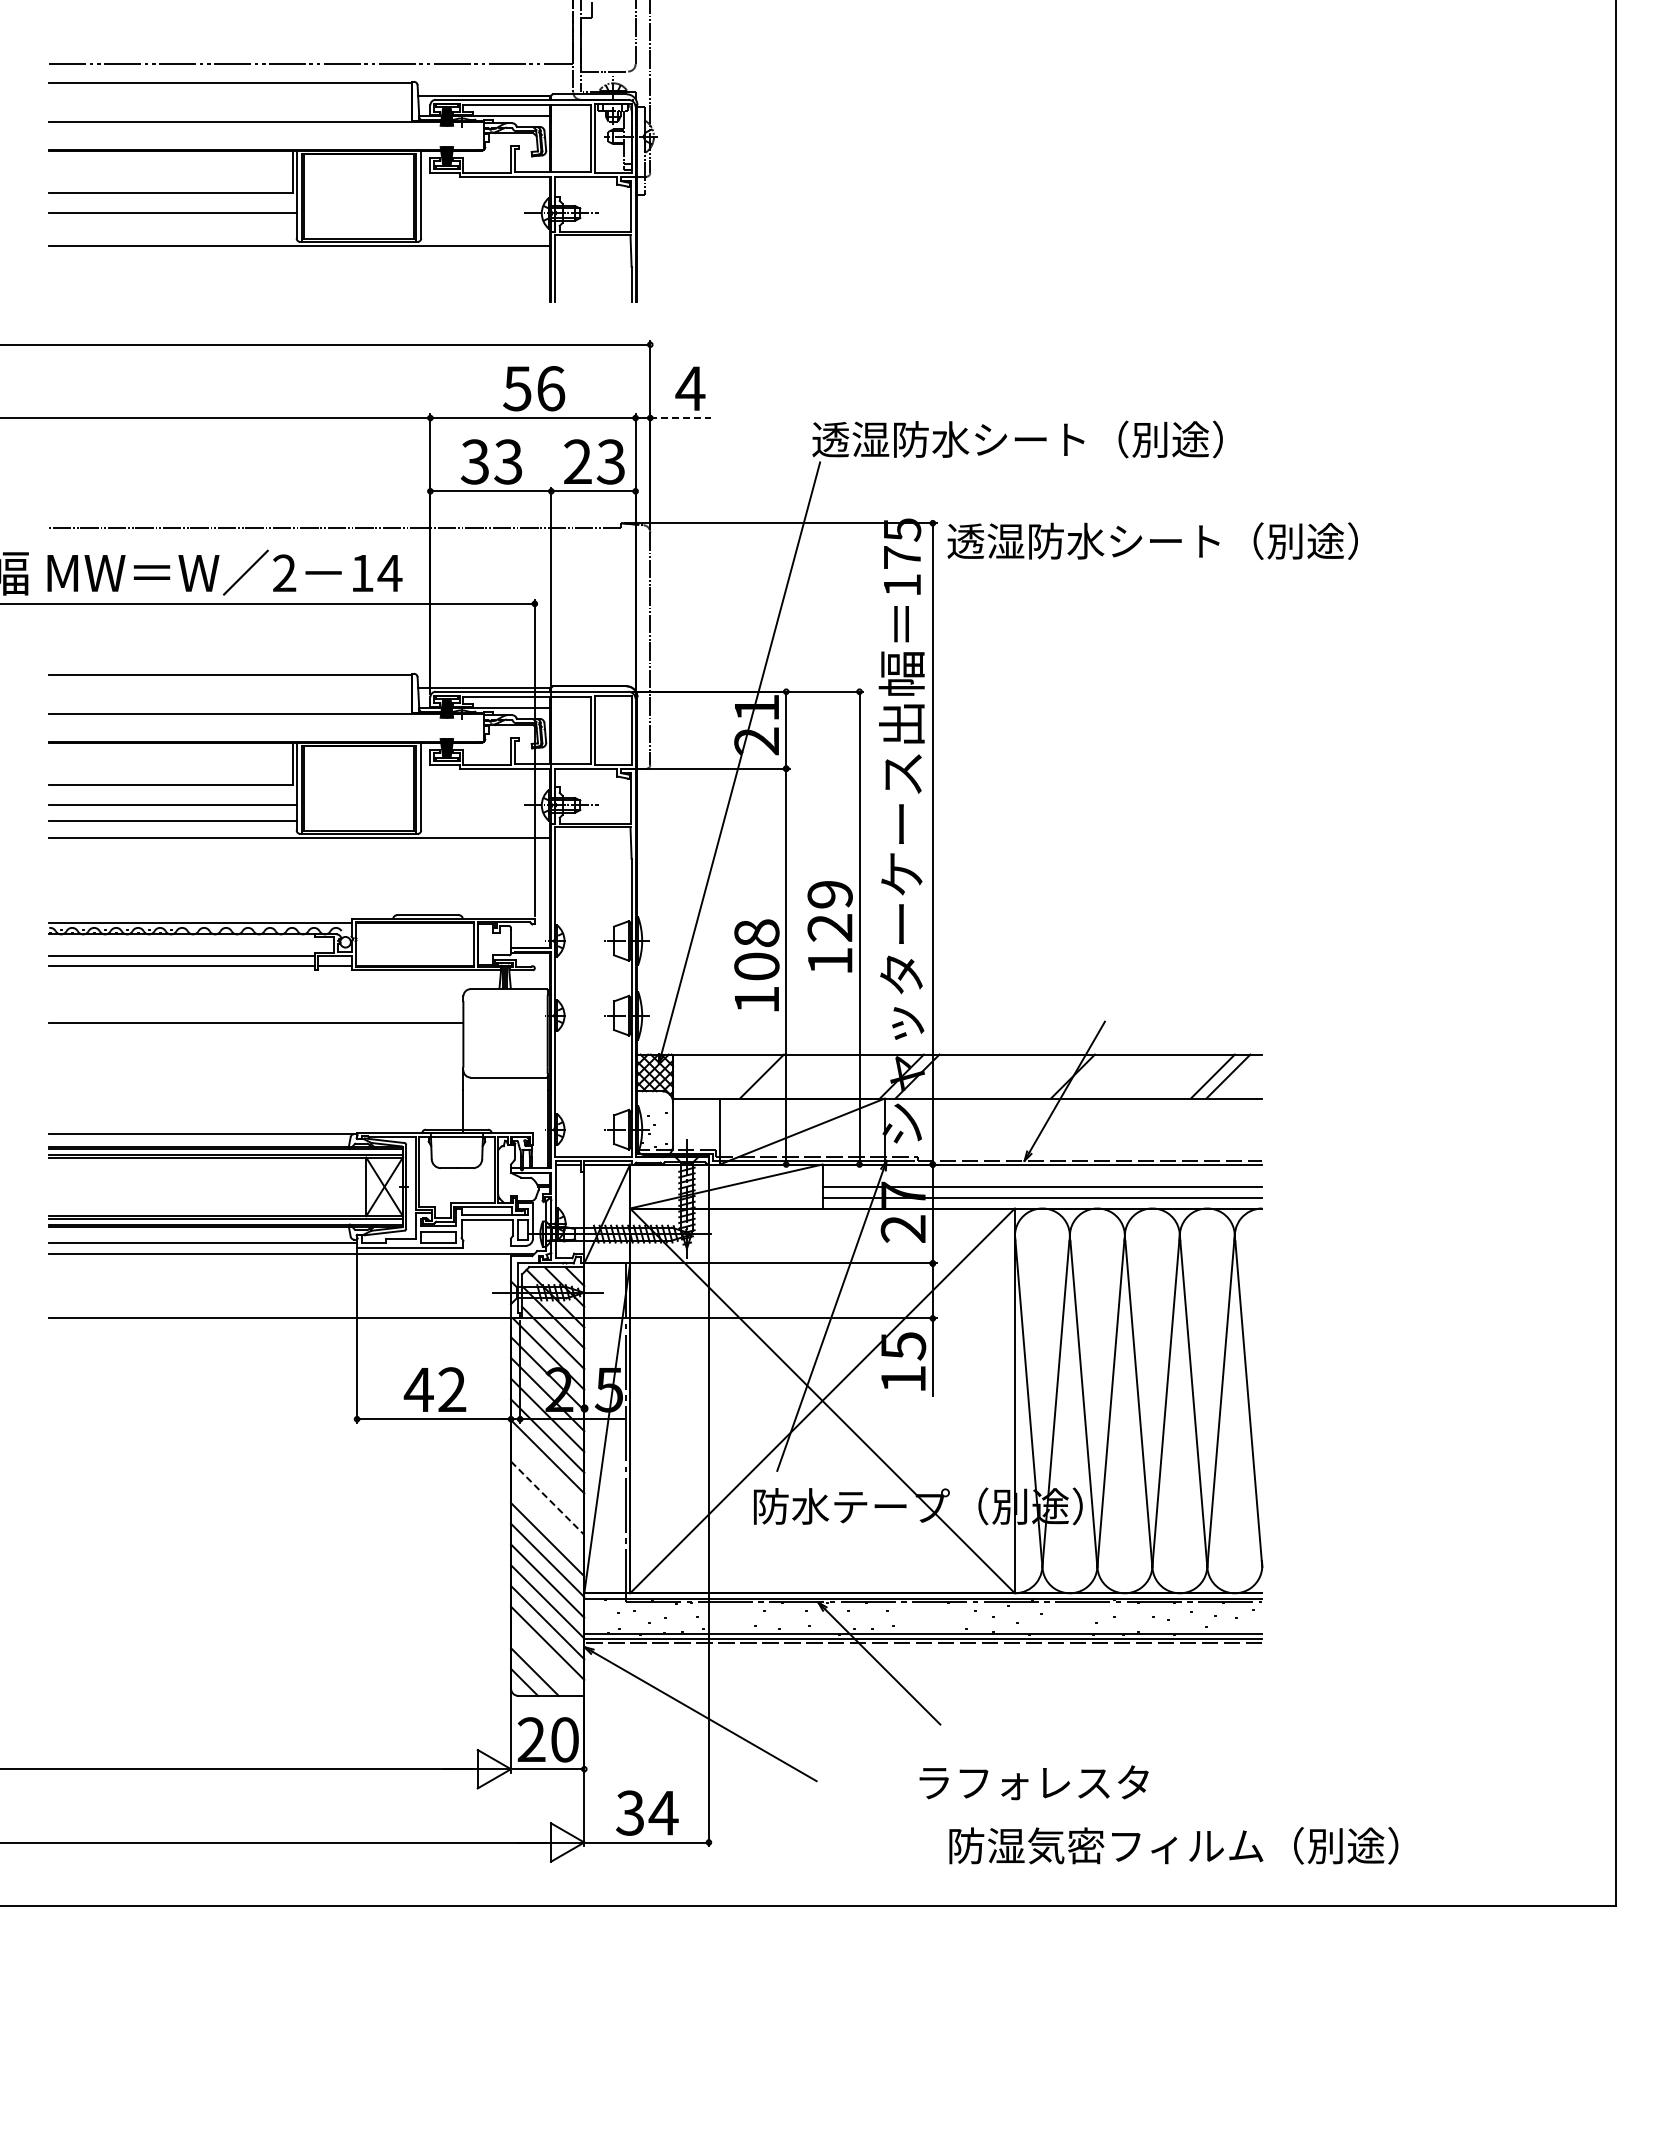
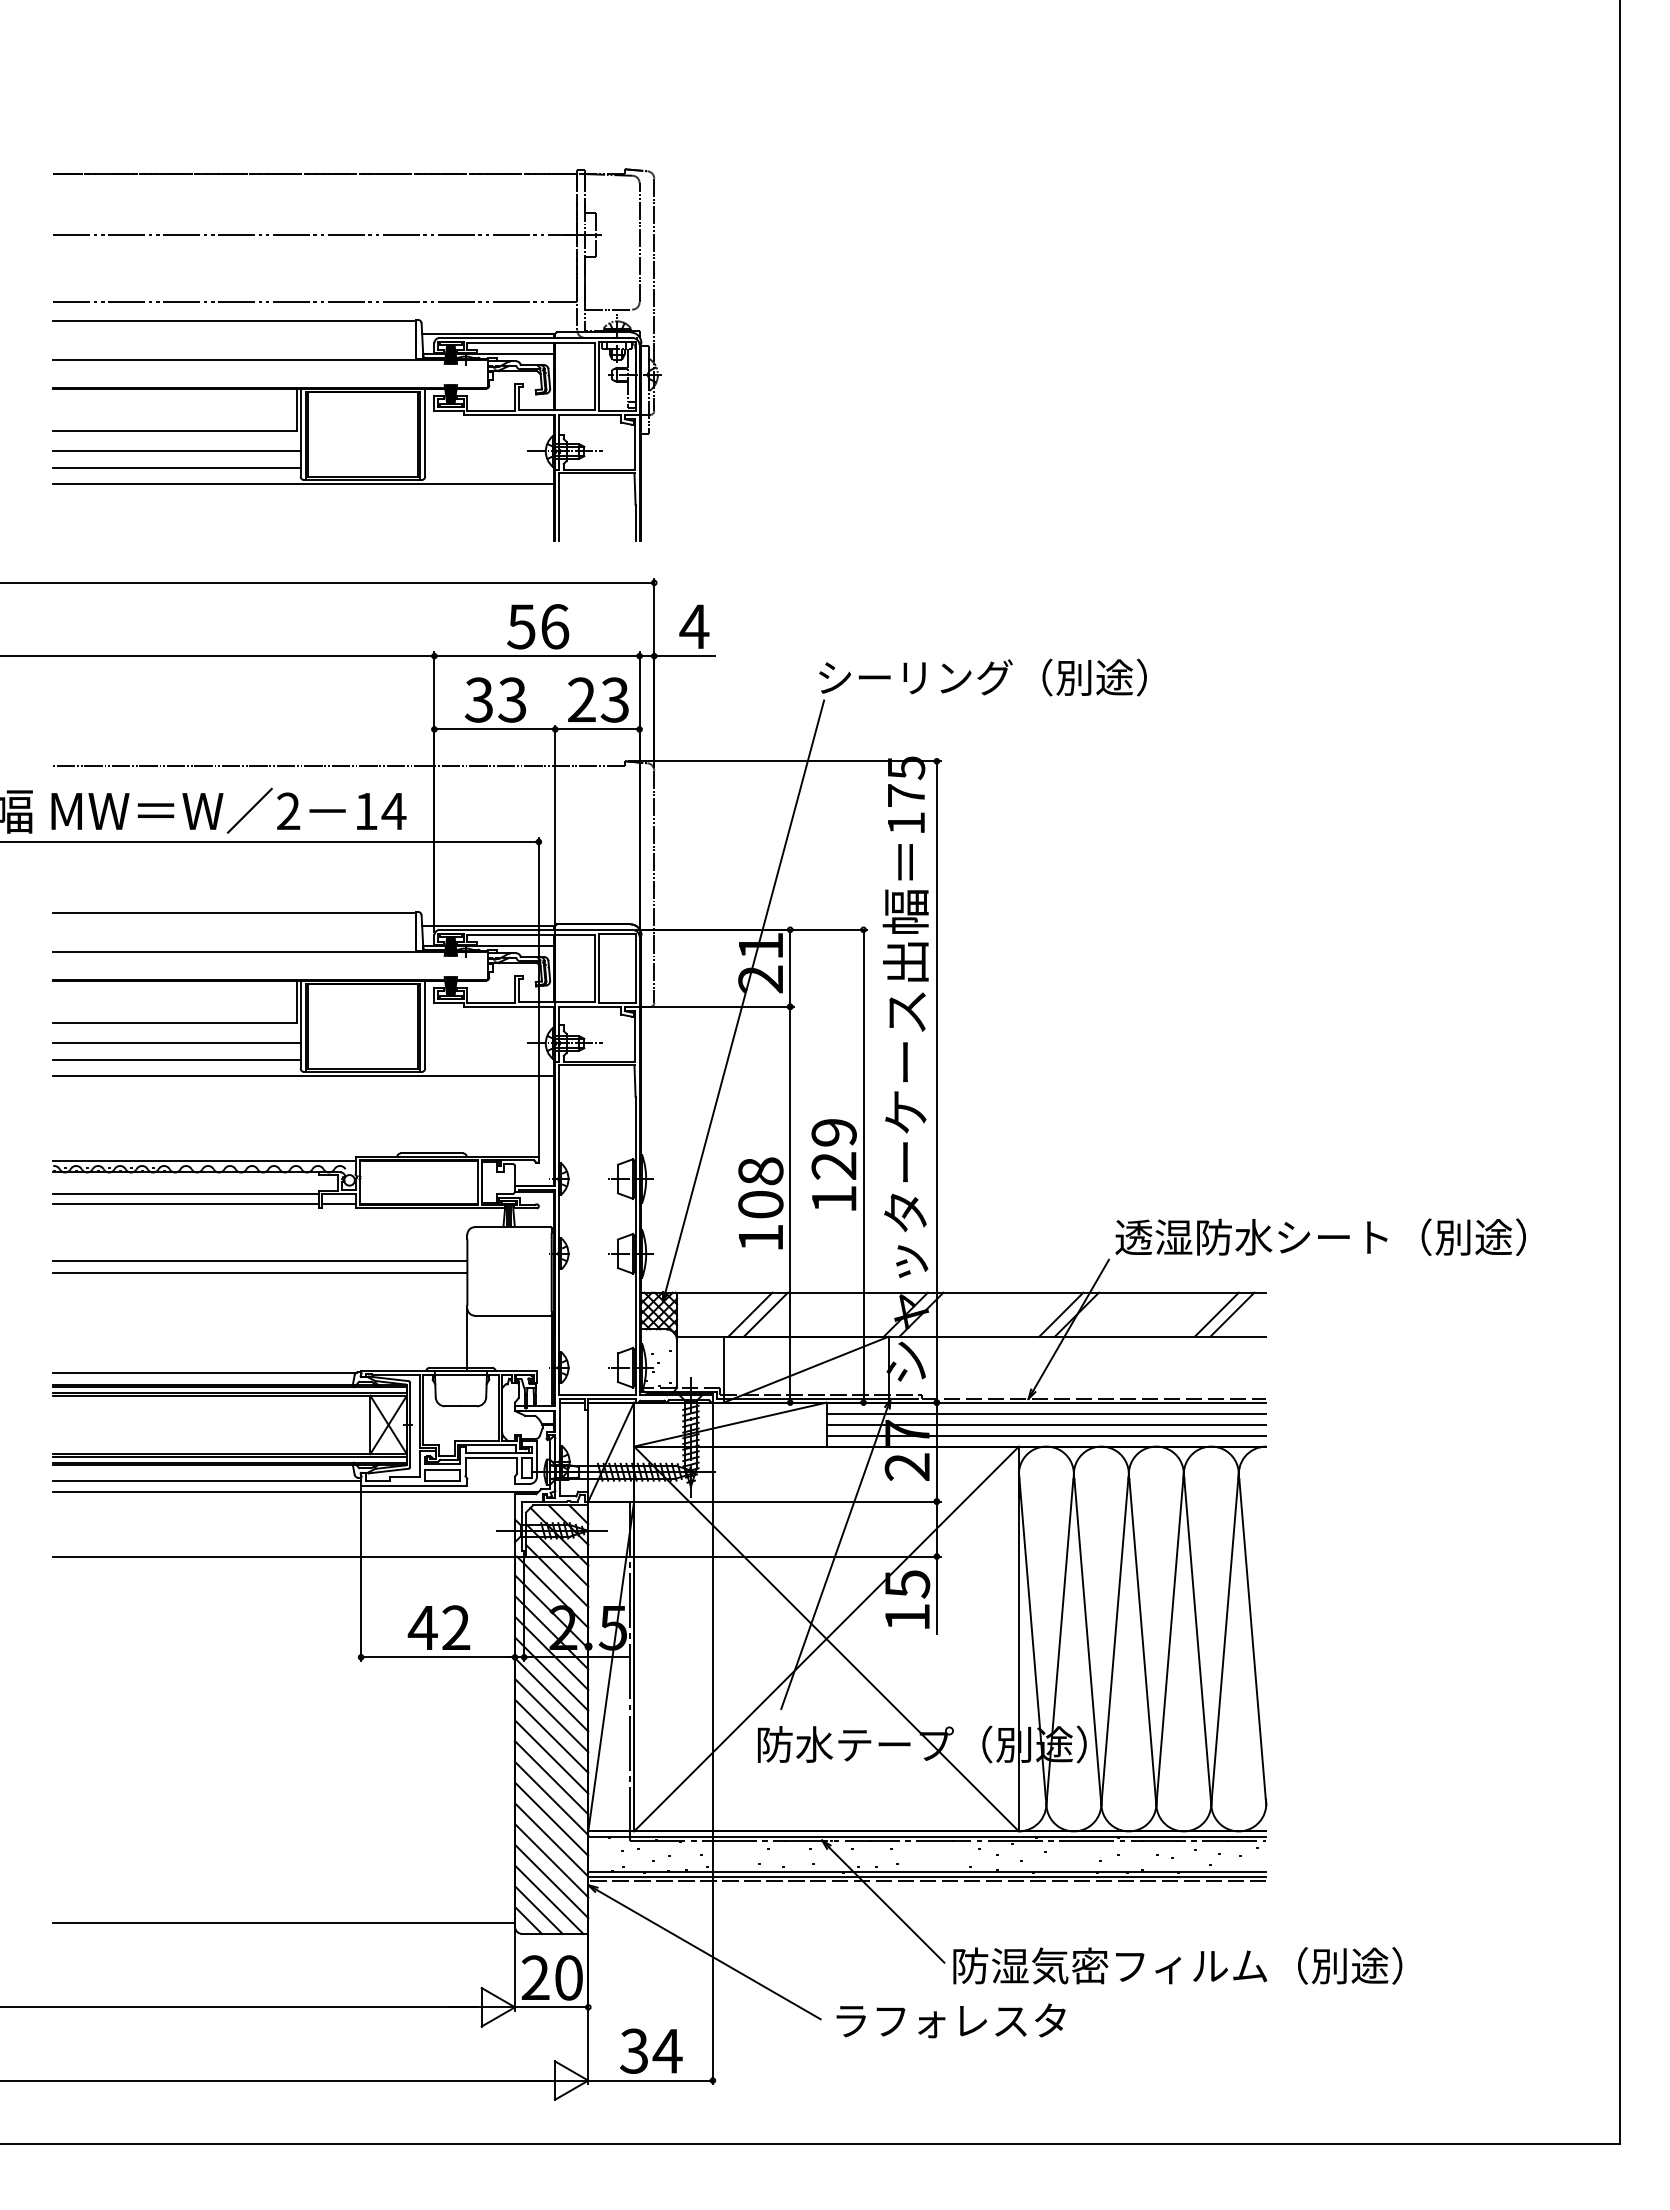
line: (172, 229) -> (176, 467), added
line: (680, 418) -> (684, 656), dashed -> solid
text: (1017, 439) -> (1021, 677), 透湿防水シート（別途） -> シーリング（別途）
text: (1152, 541) -> (1320, 1237), moved
line: (256, 1035) -> (260, 1273), added
line: (746, 1076) -> (750, 1314), added
line: (1057, 1076) -> (1061, 1314), added
line: (1042, 1175) -> (1046, 1413), added
line: (547, 1477) -> (551, 1715), added
line: (547, 1498) -> (551, 1736), dashed -> solid
line: (547, 1518) -> (551, 1756), added
line: (545, 1661) -> (549, 1899), added
line: (280, 1685) -> (284, 1923), added
text: (1033, 1782) -> (950, 2020), moved
text: (1173, 1845) -> (1177, 1965), moved

